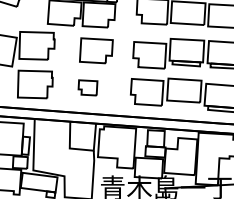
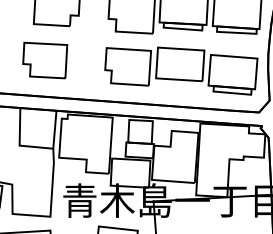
part: (87, 87) -> (44, 60), size x1.67

